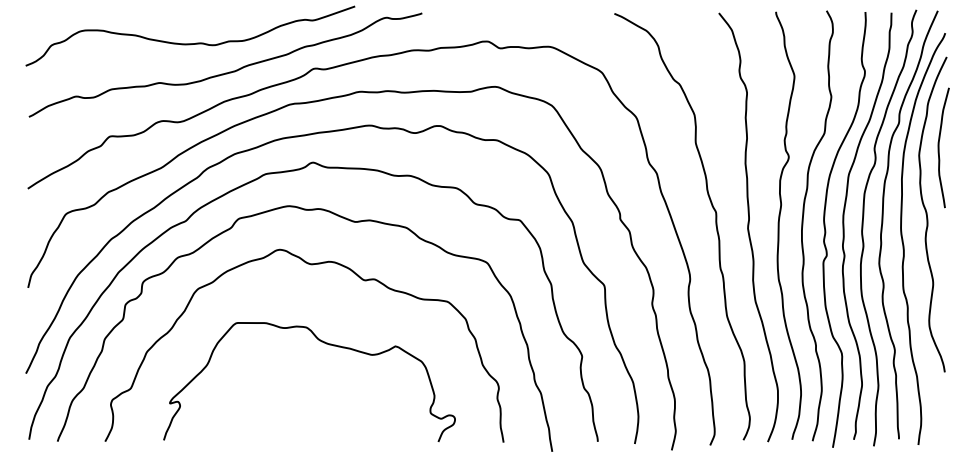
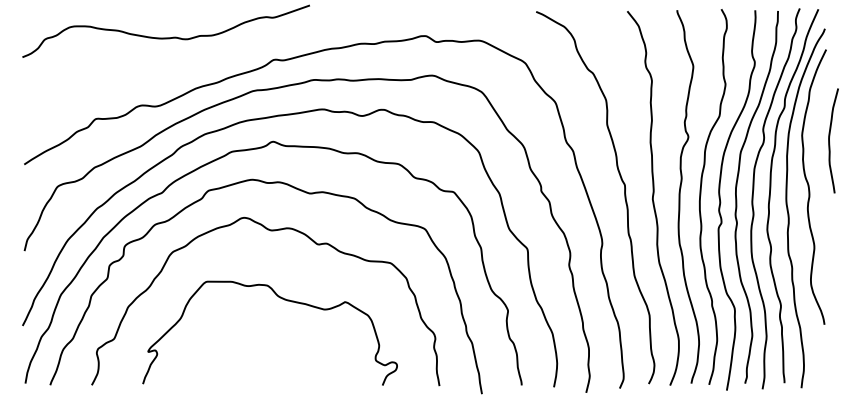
curve: (227, 71) -> (198, 62), removed
curve: (939, 147) -> (829, 140), moved

